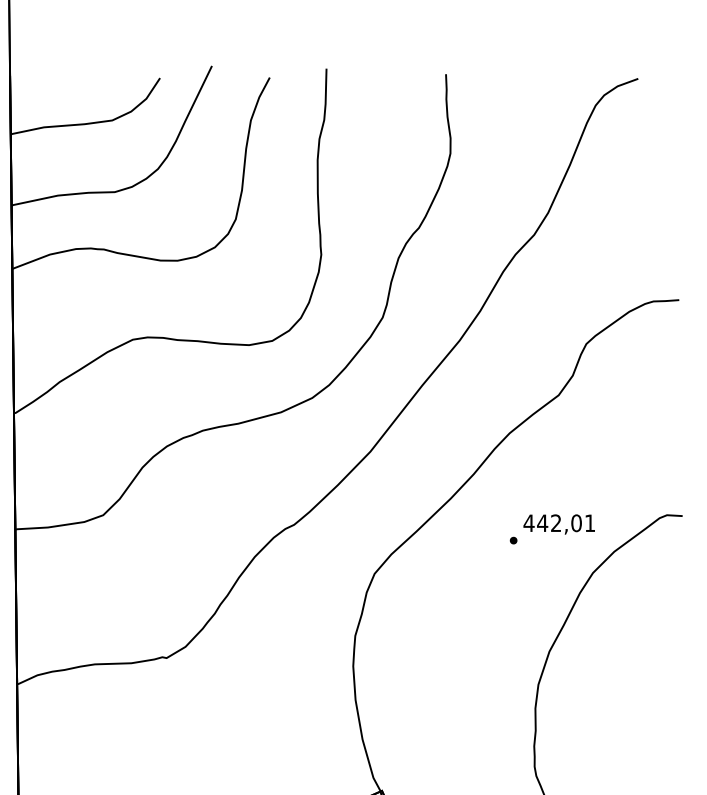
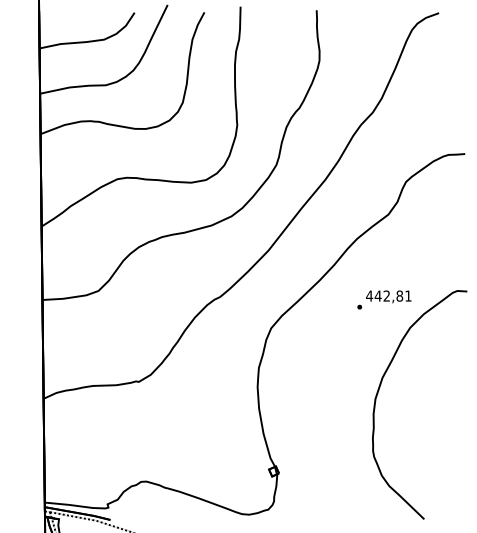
text: (576, 522) -> (399, 295), 442,01 -> 442,81

